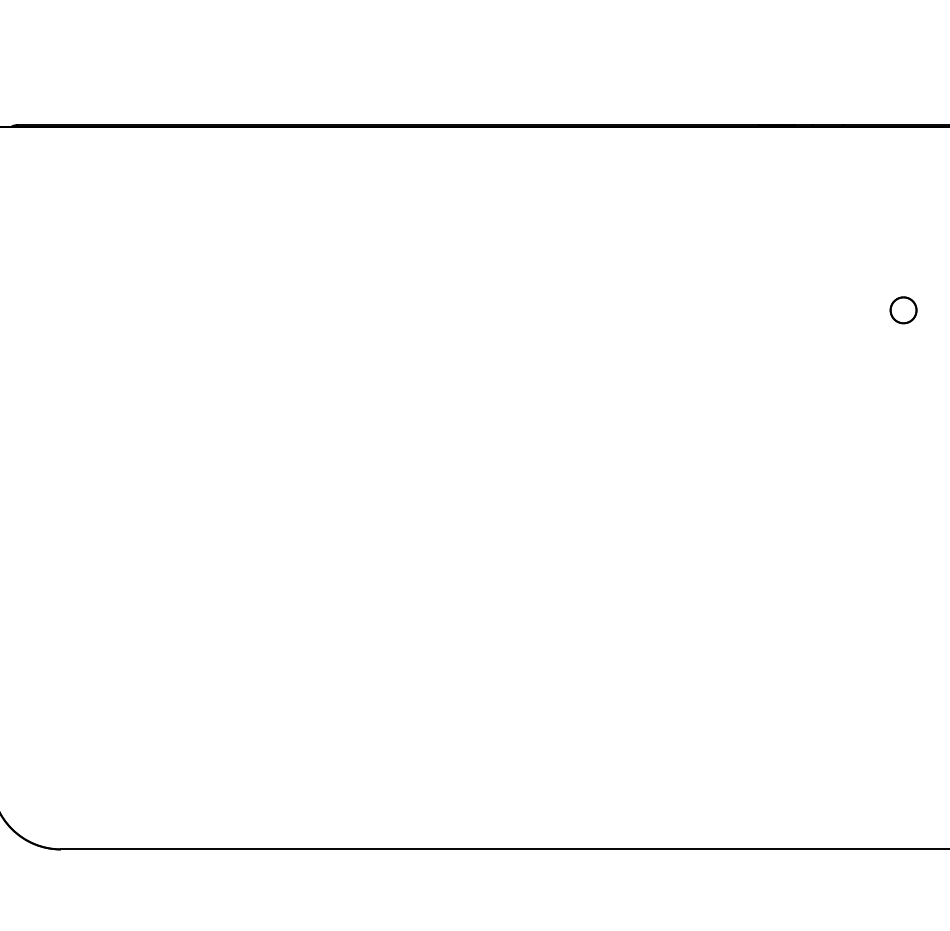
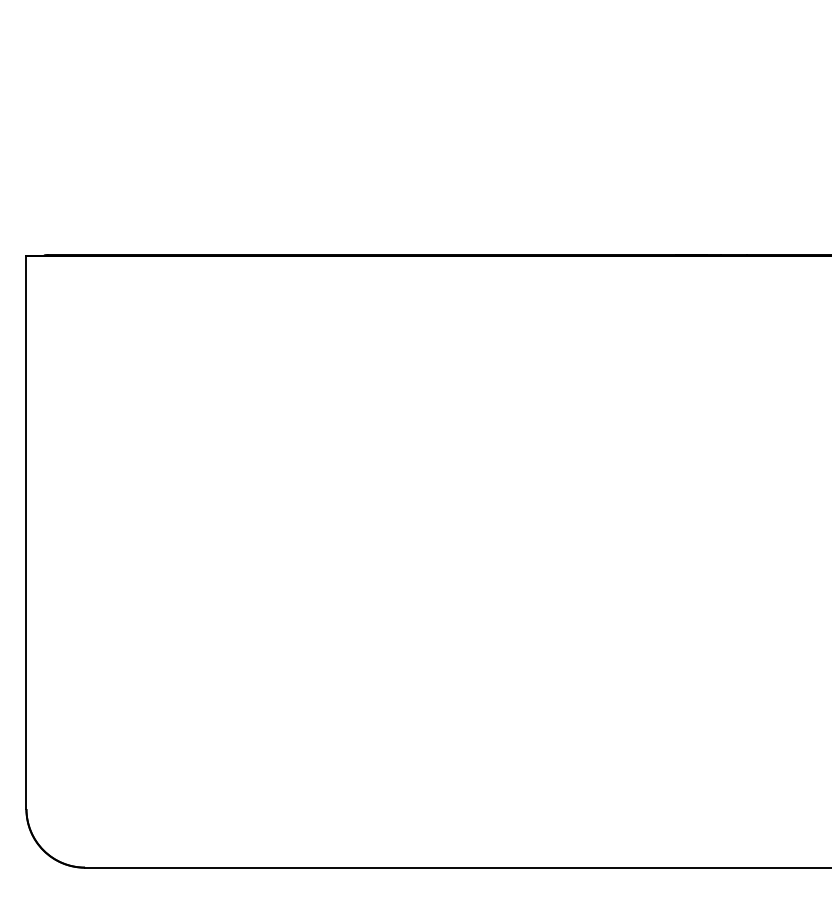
part: (903, 310) -> (797, 411), removed

